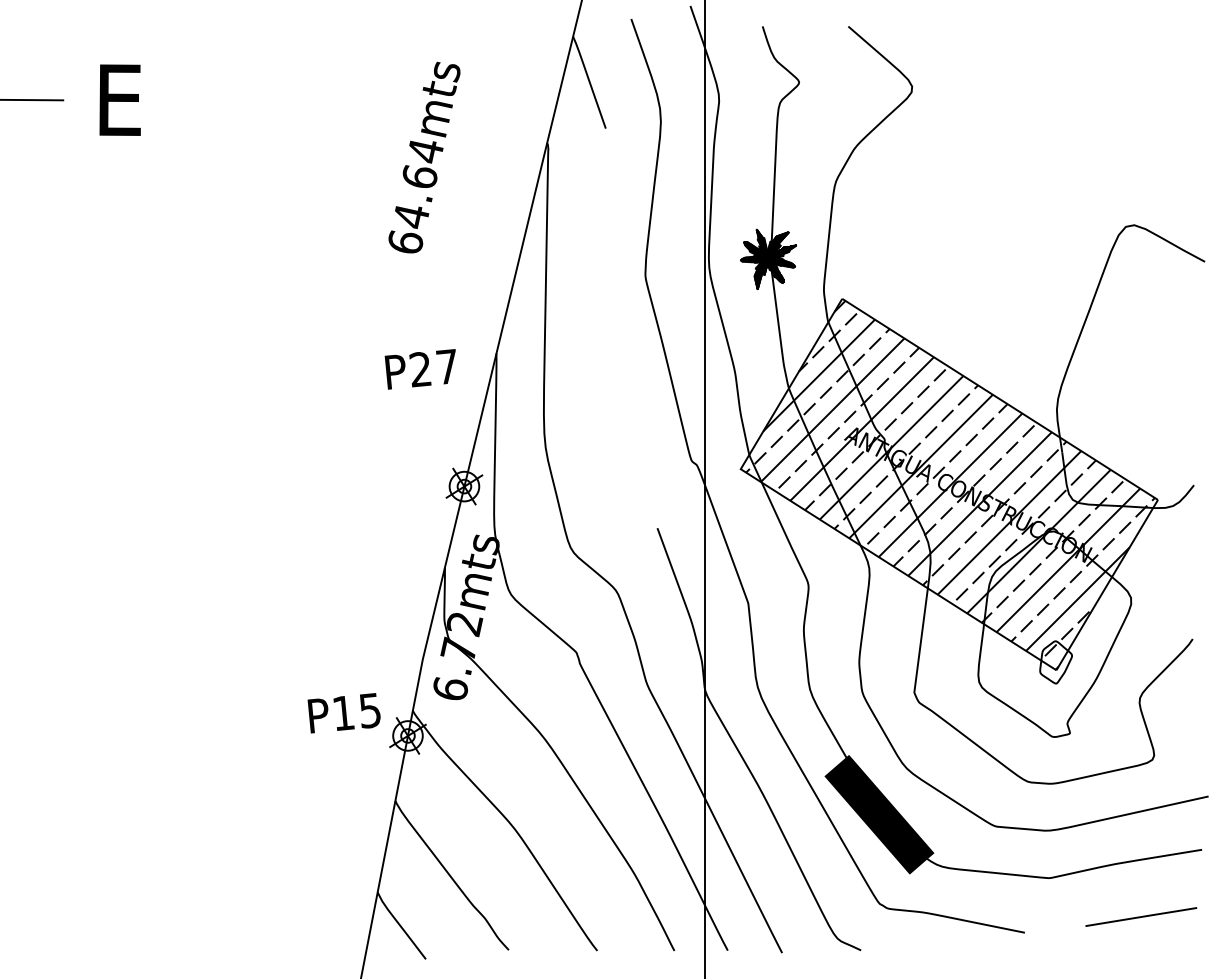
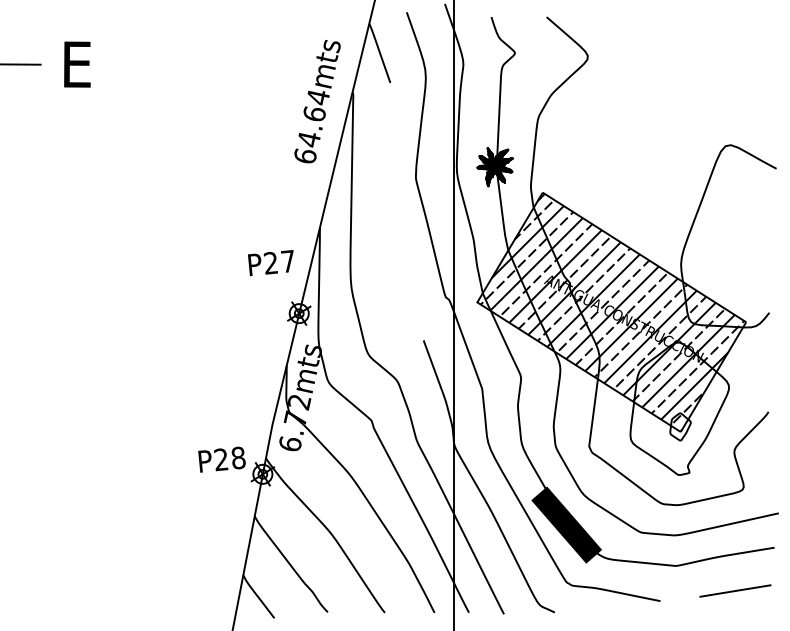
text: (424, 157) -> (317, 101), moved
text: (419, 370) -> (270, 263), moved
text: (356, 711) -> (229, 458), P15 -> P28

